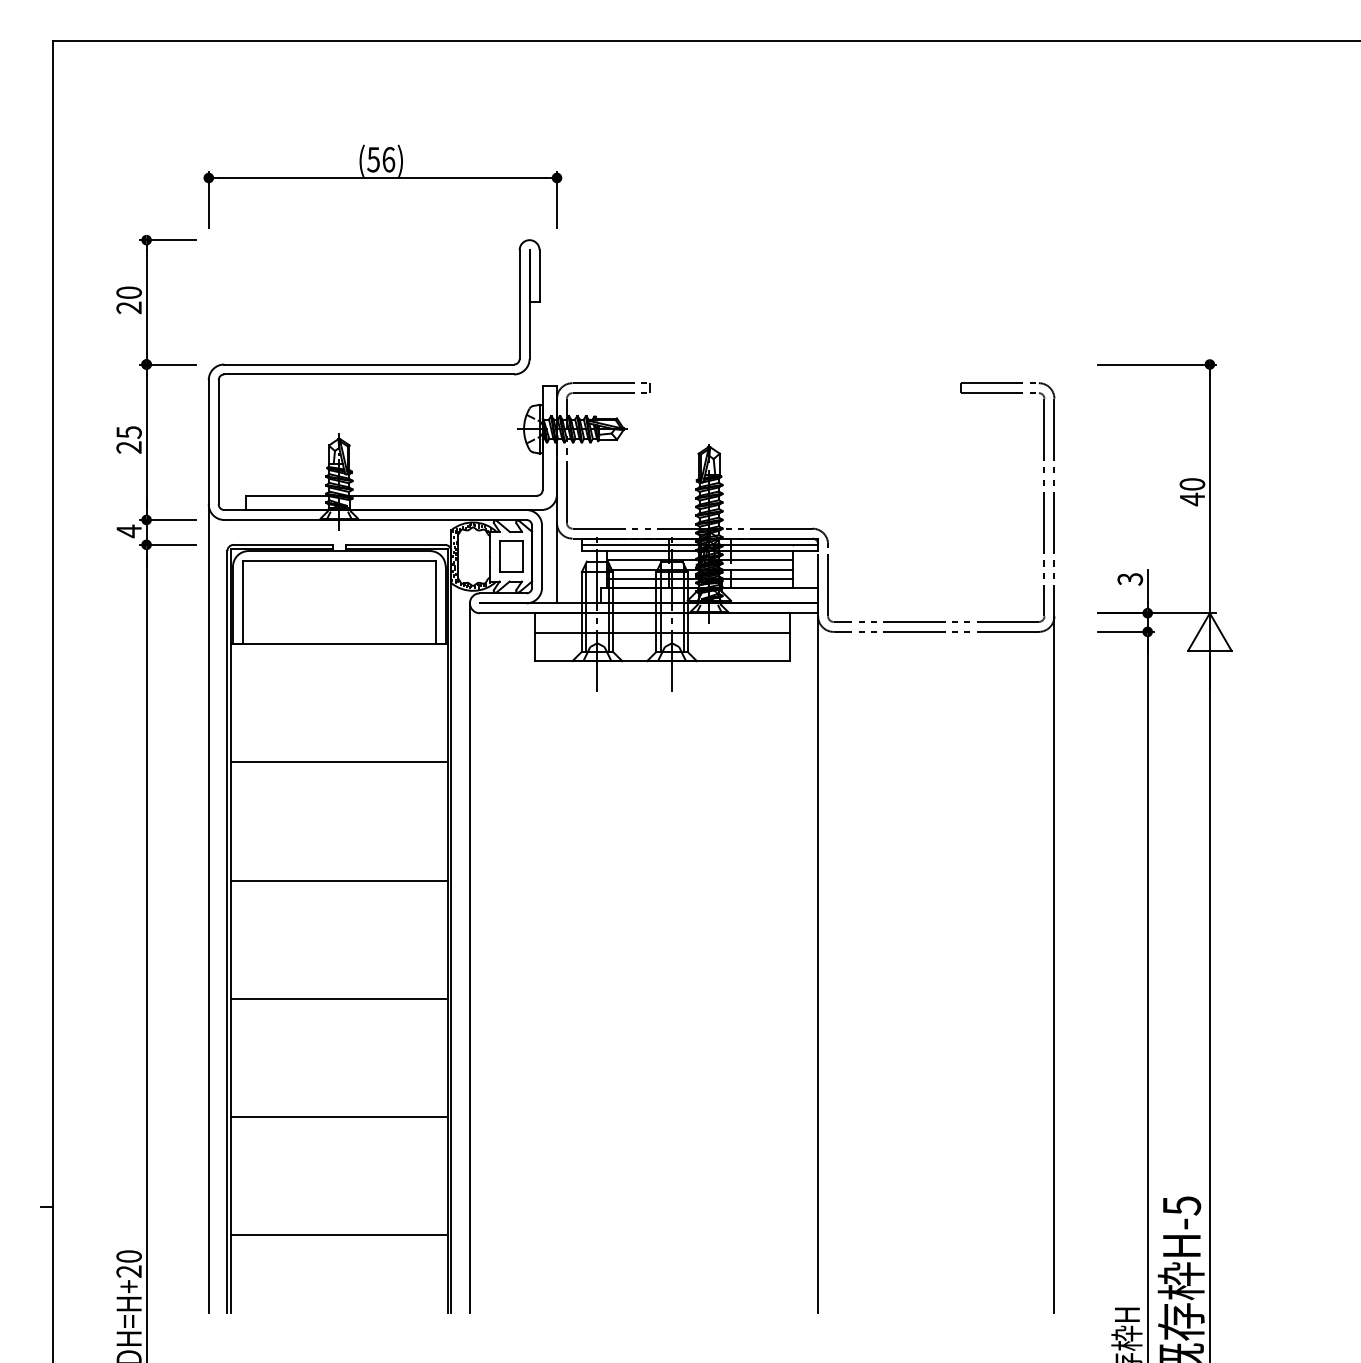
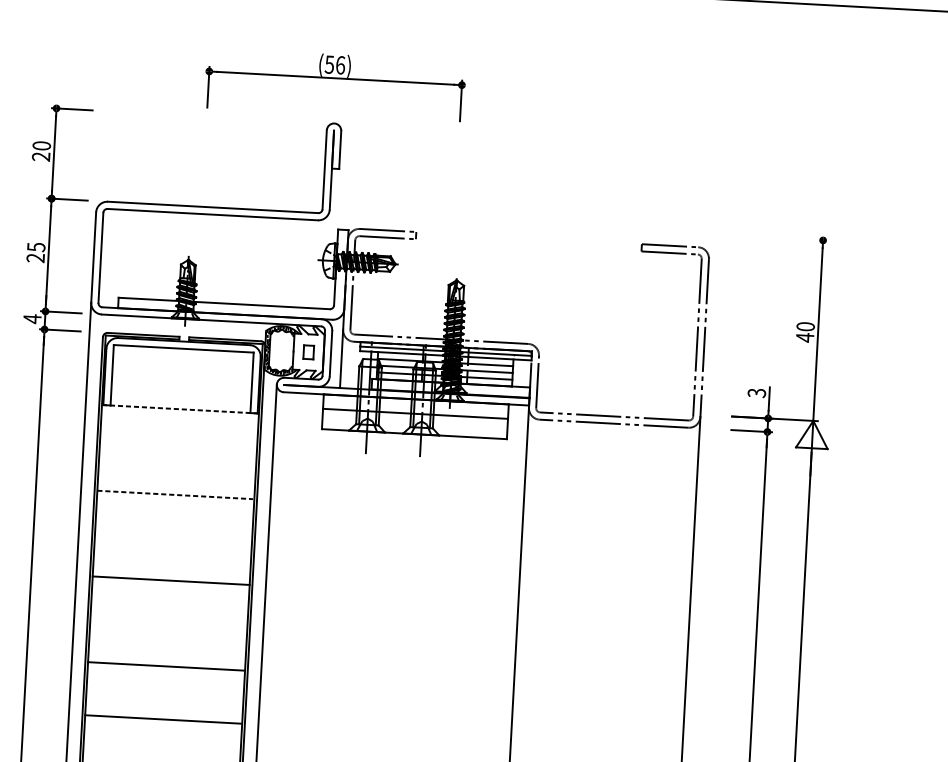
part: (382, 178) -> (335, 78), moved
line: (1156, 364) -> (784, 238), removed
part: (511, 556) -> (308, 352), size x0.6
line: (339, 644) -> (180, 409), solid -> dashed
line: (338, 762) -> (175, 494), solid -> dashed
line: (338, 1116) -> (163, 719), moved

